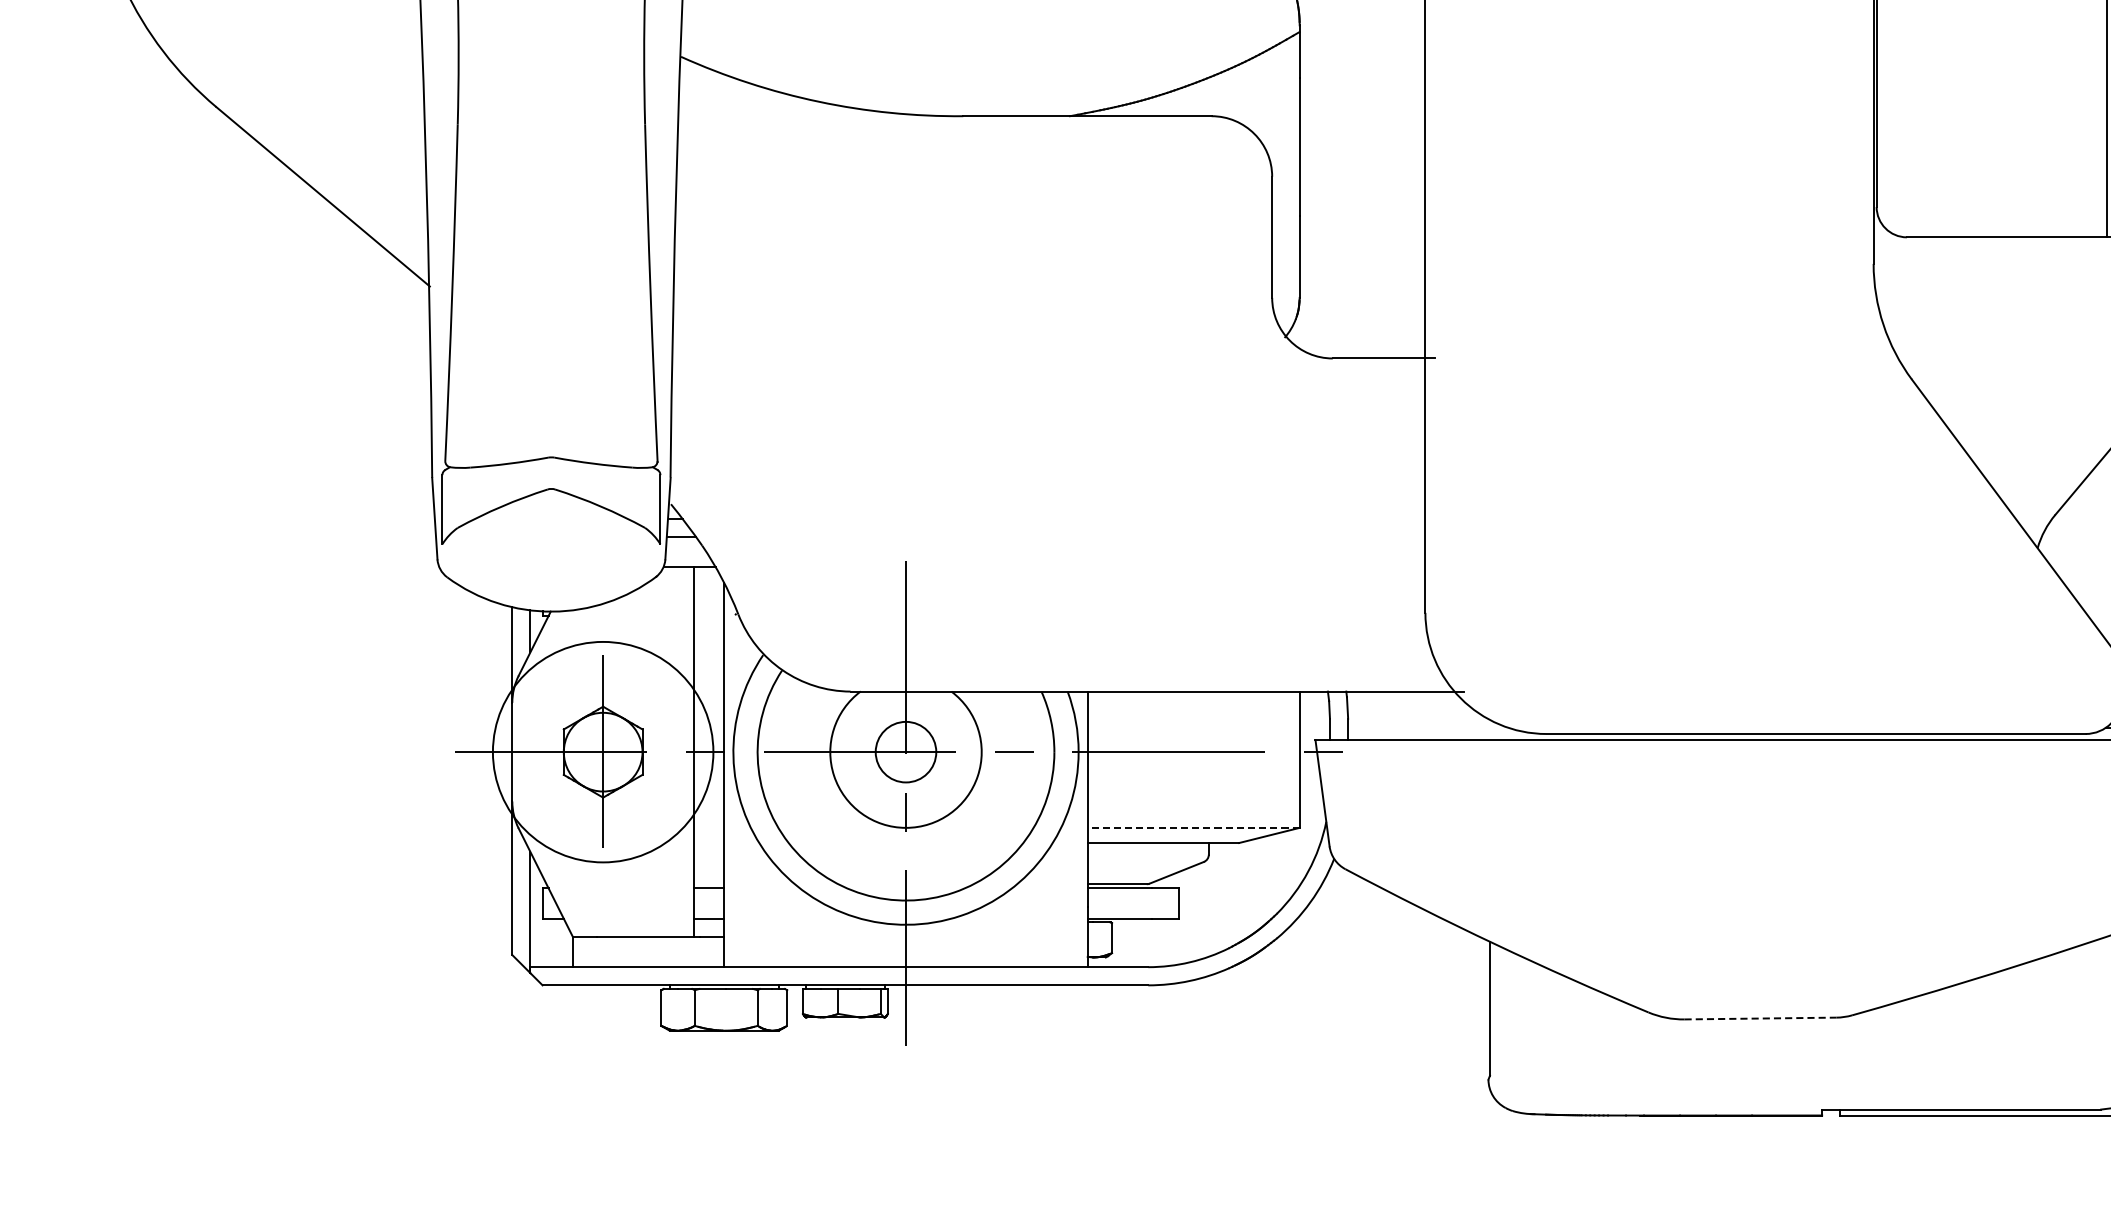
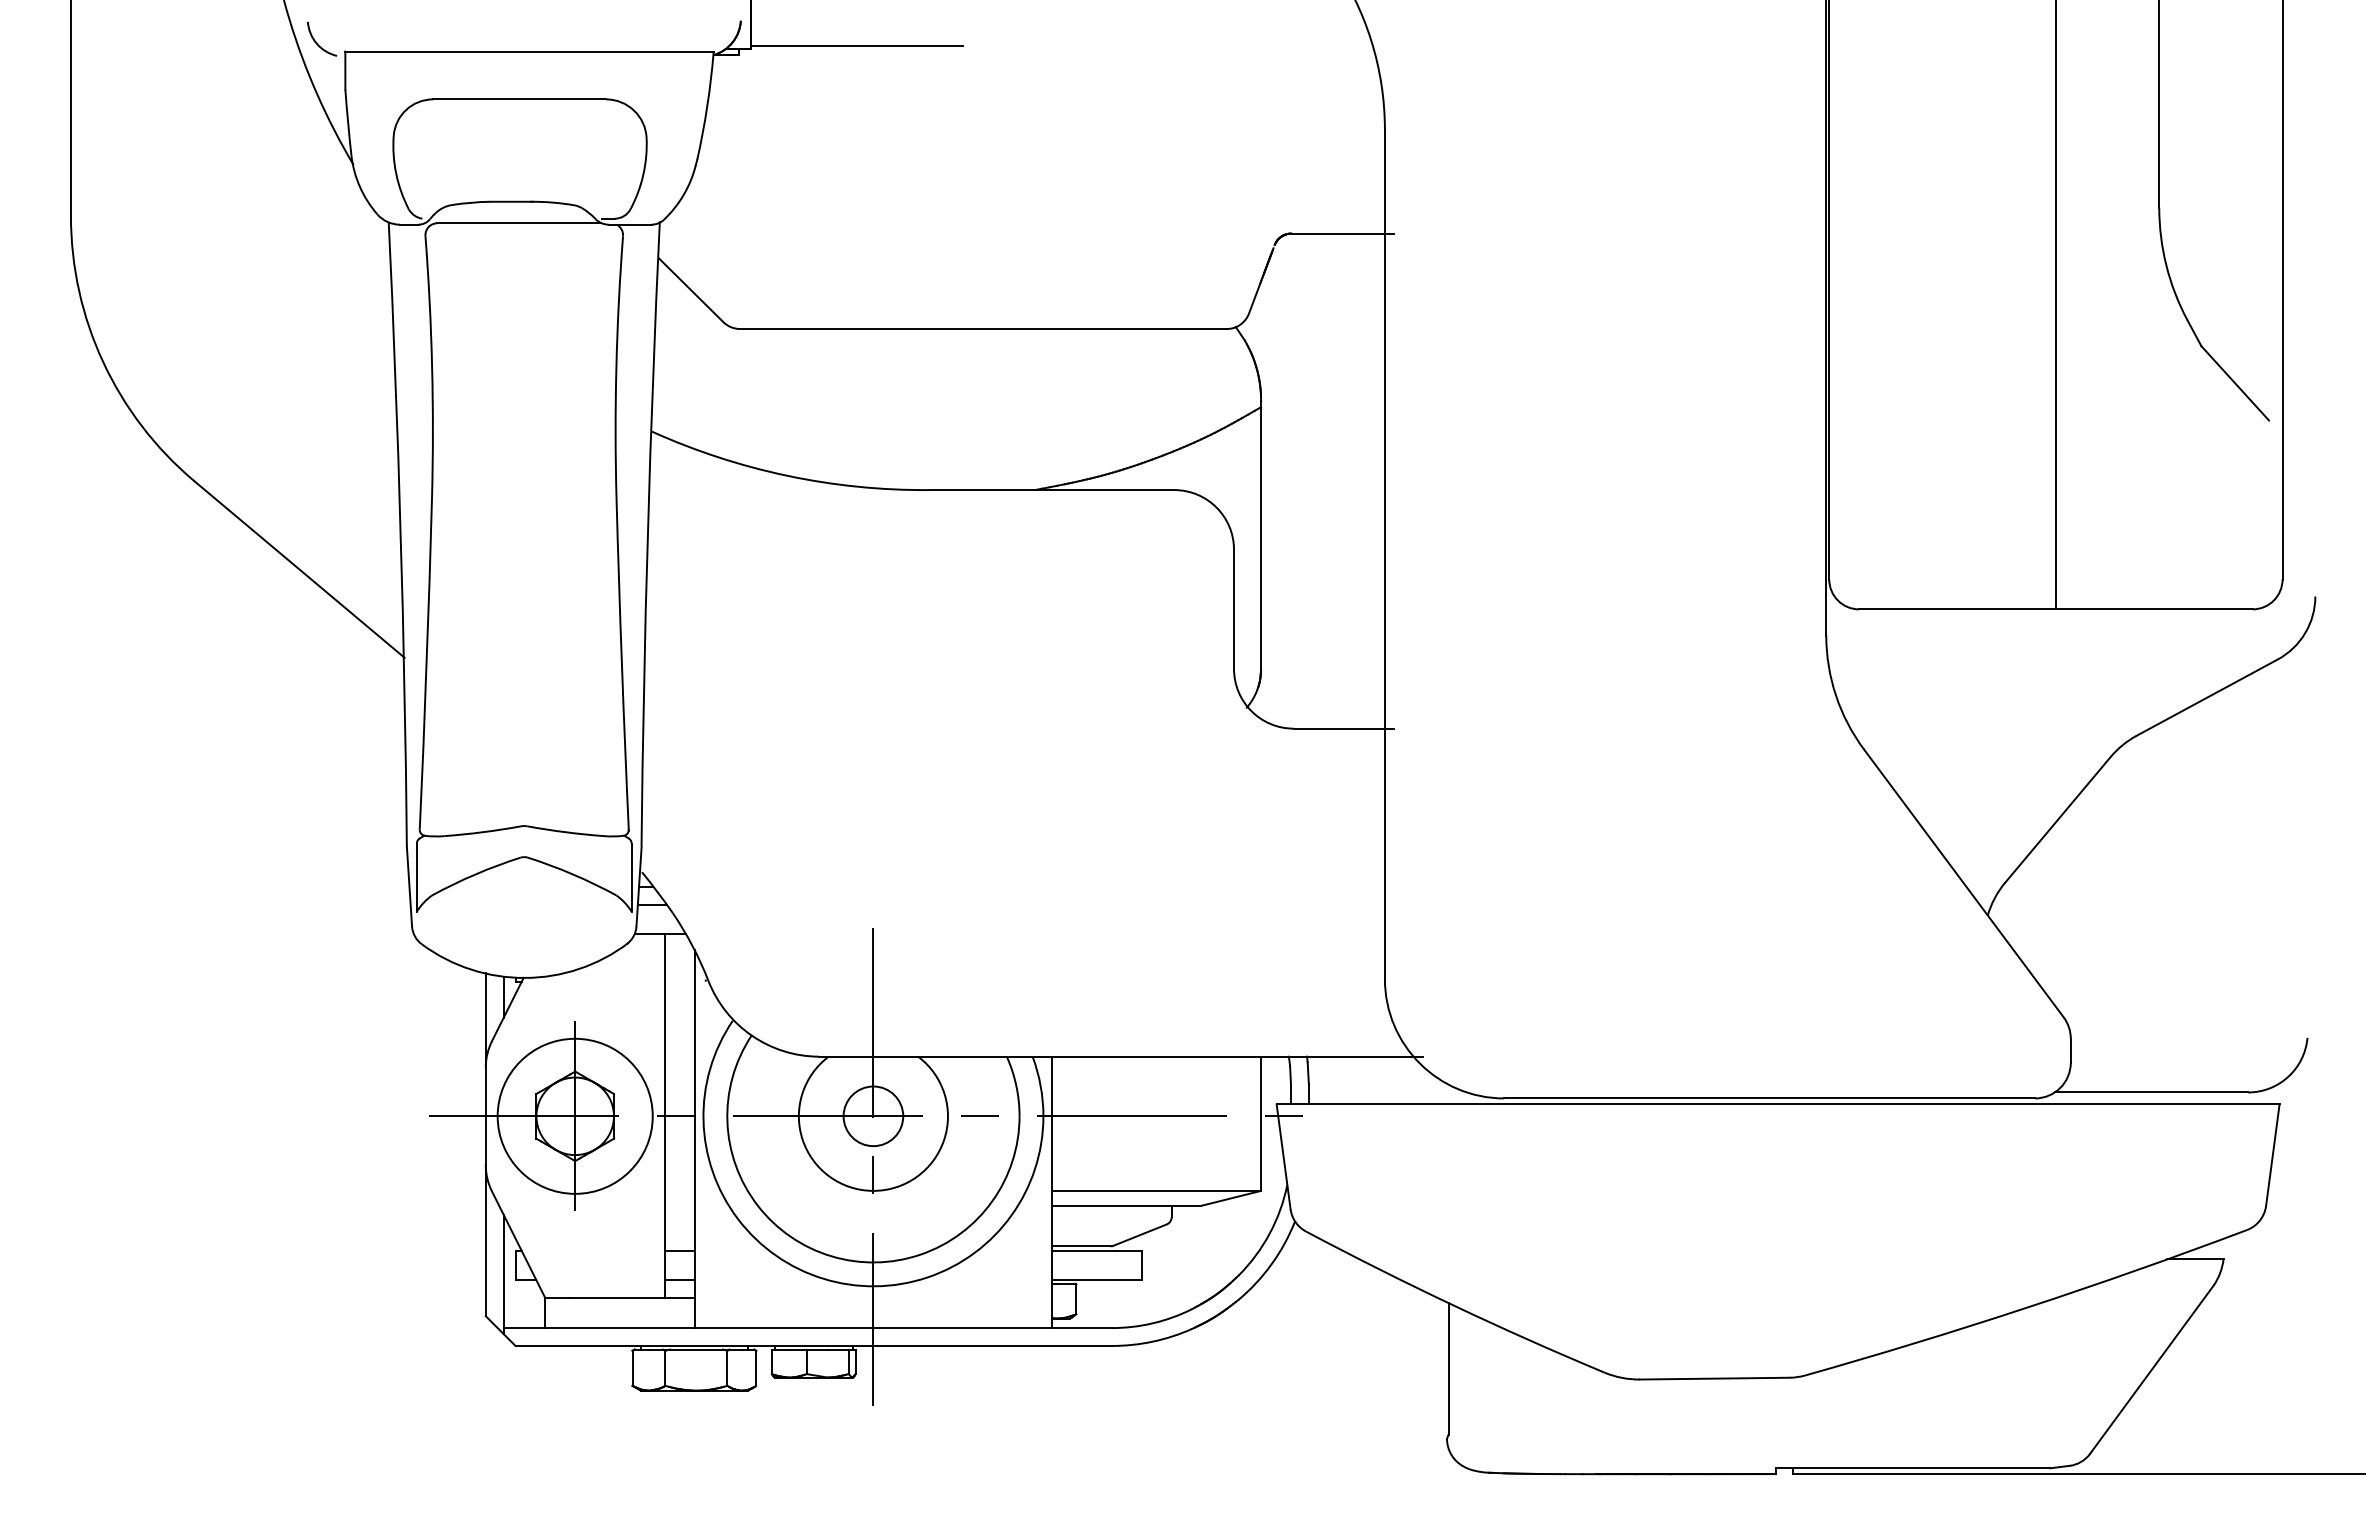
circle: (602, 751) -> (574, 1115), size x0.71
line: (1193, 827) -> (1156, 1190), dashed -> solid
line: (1760, 1018) -> (1714, 1378), dashed -> solid

